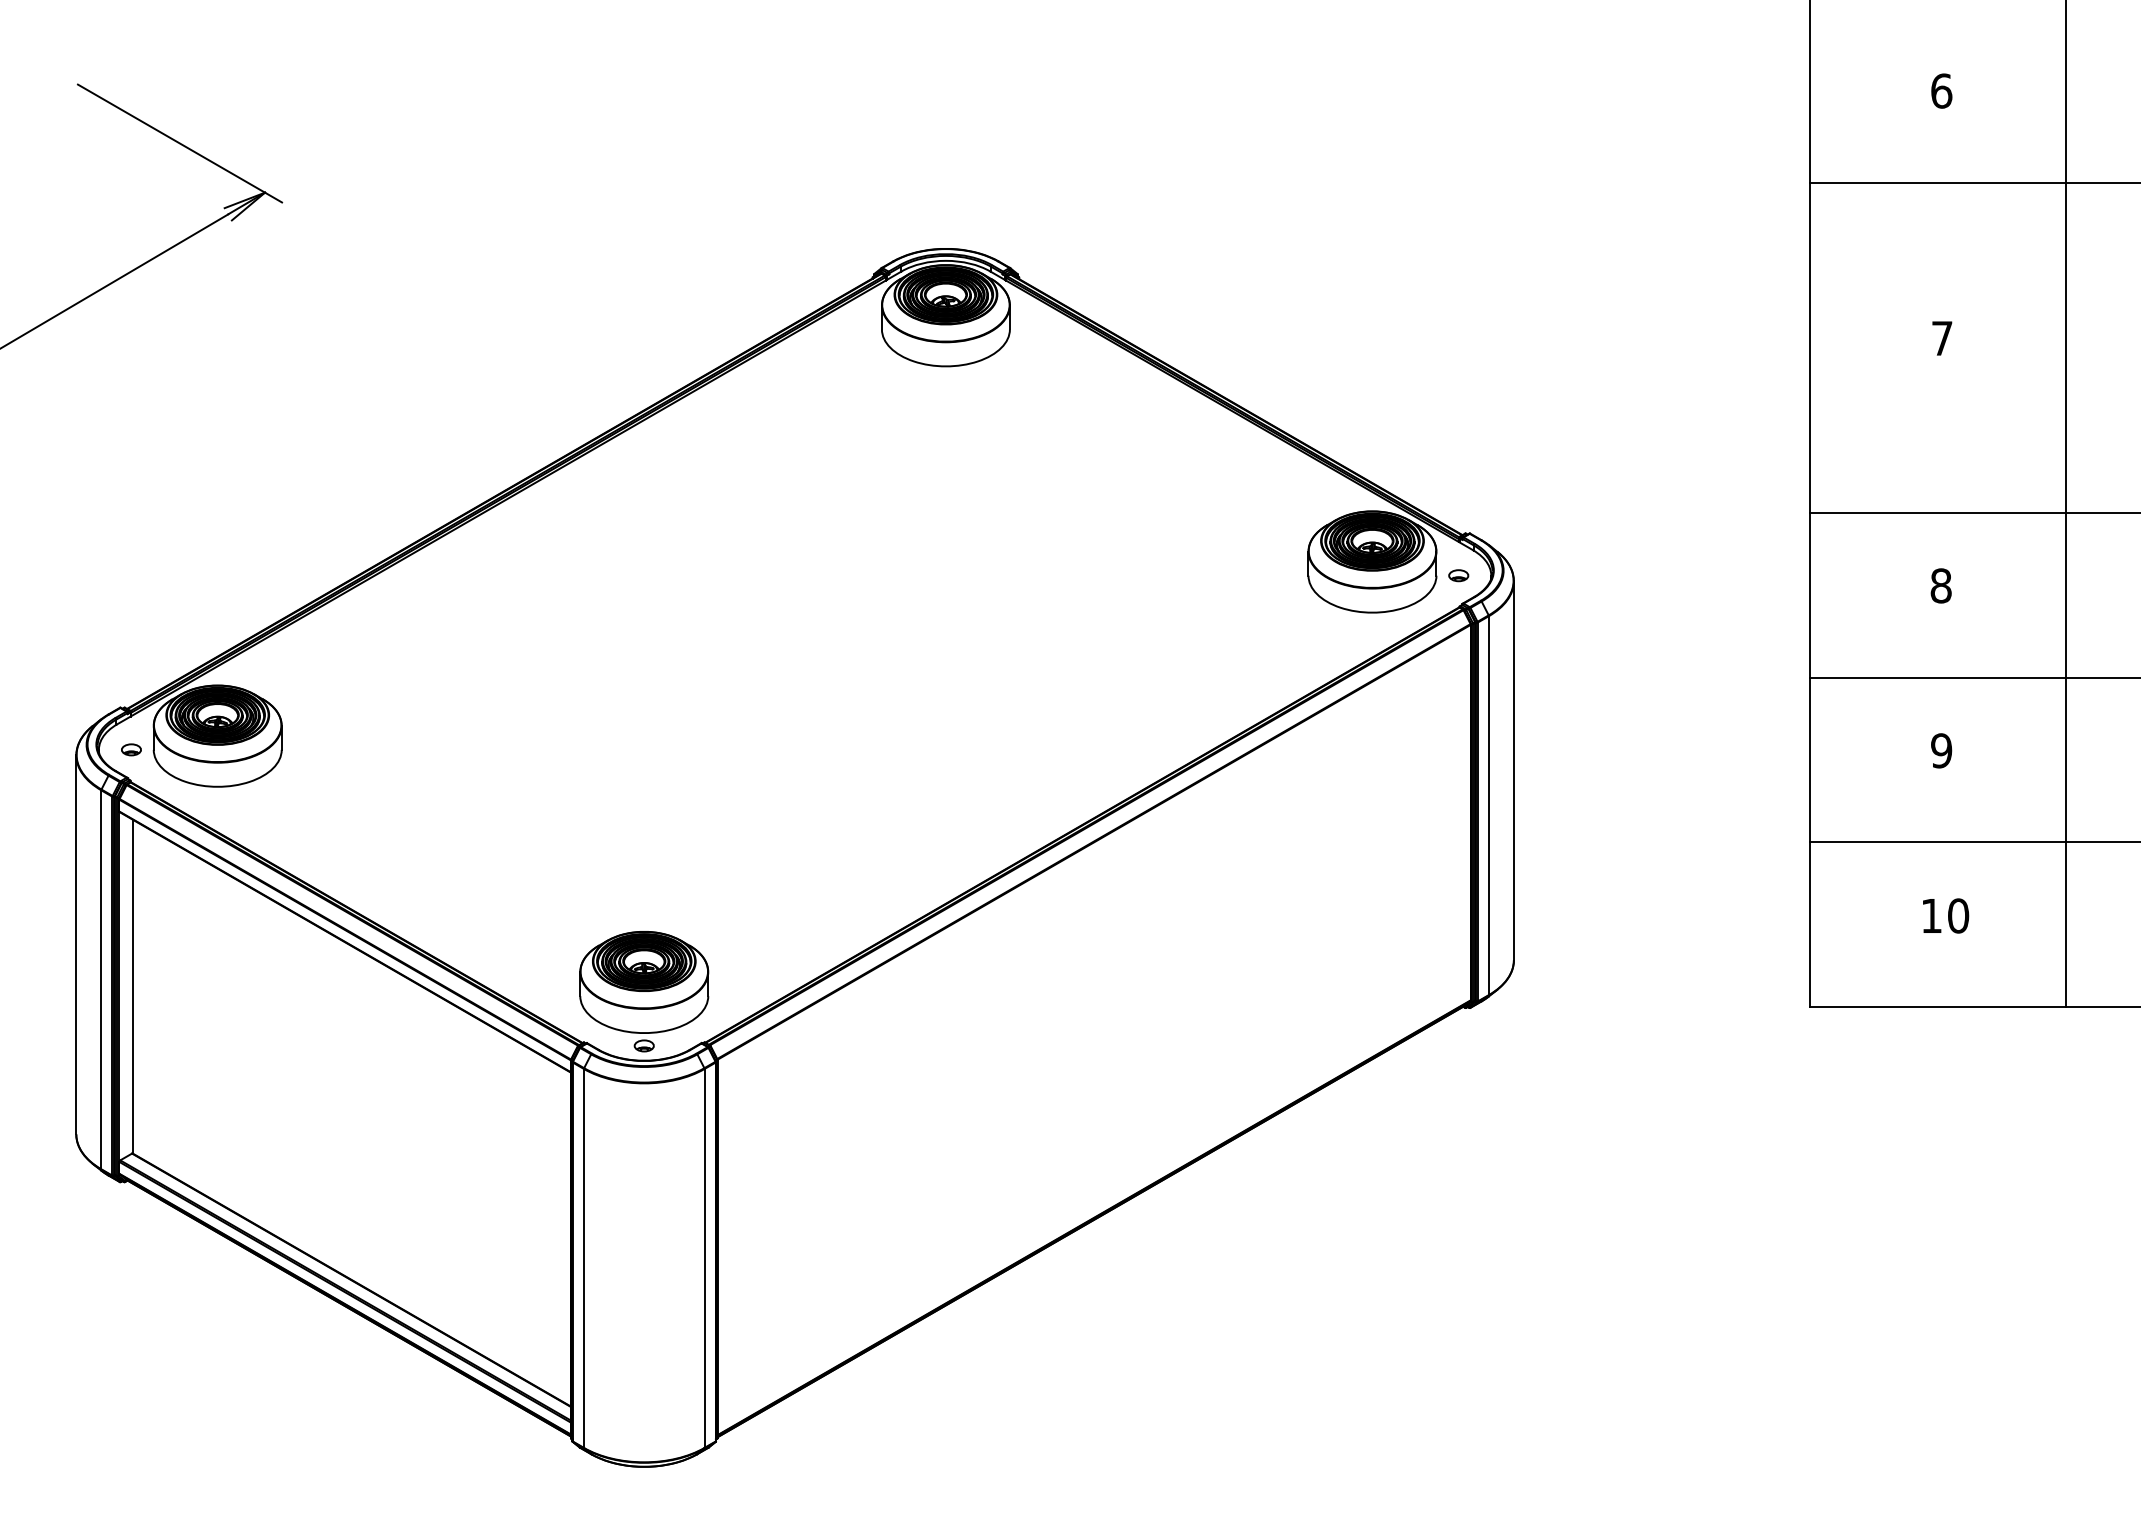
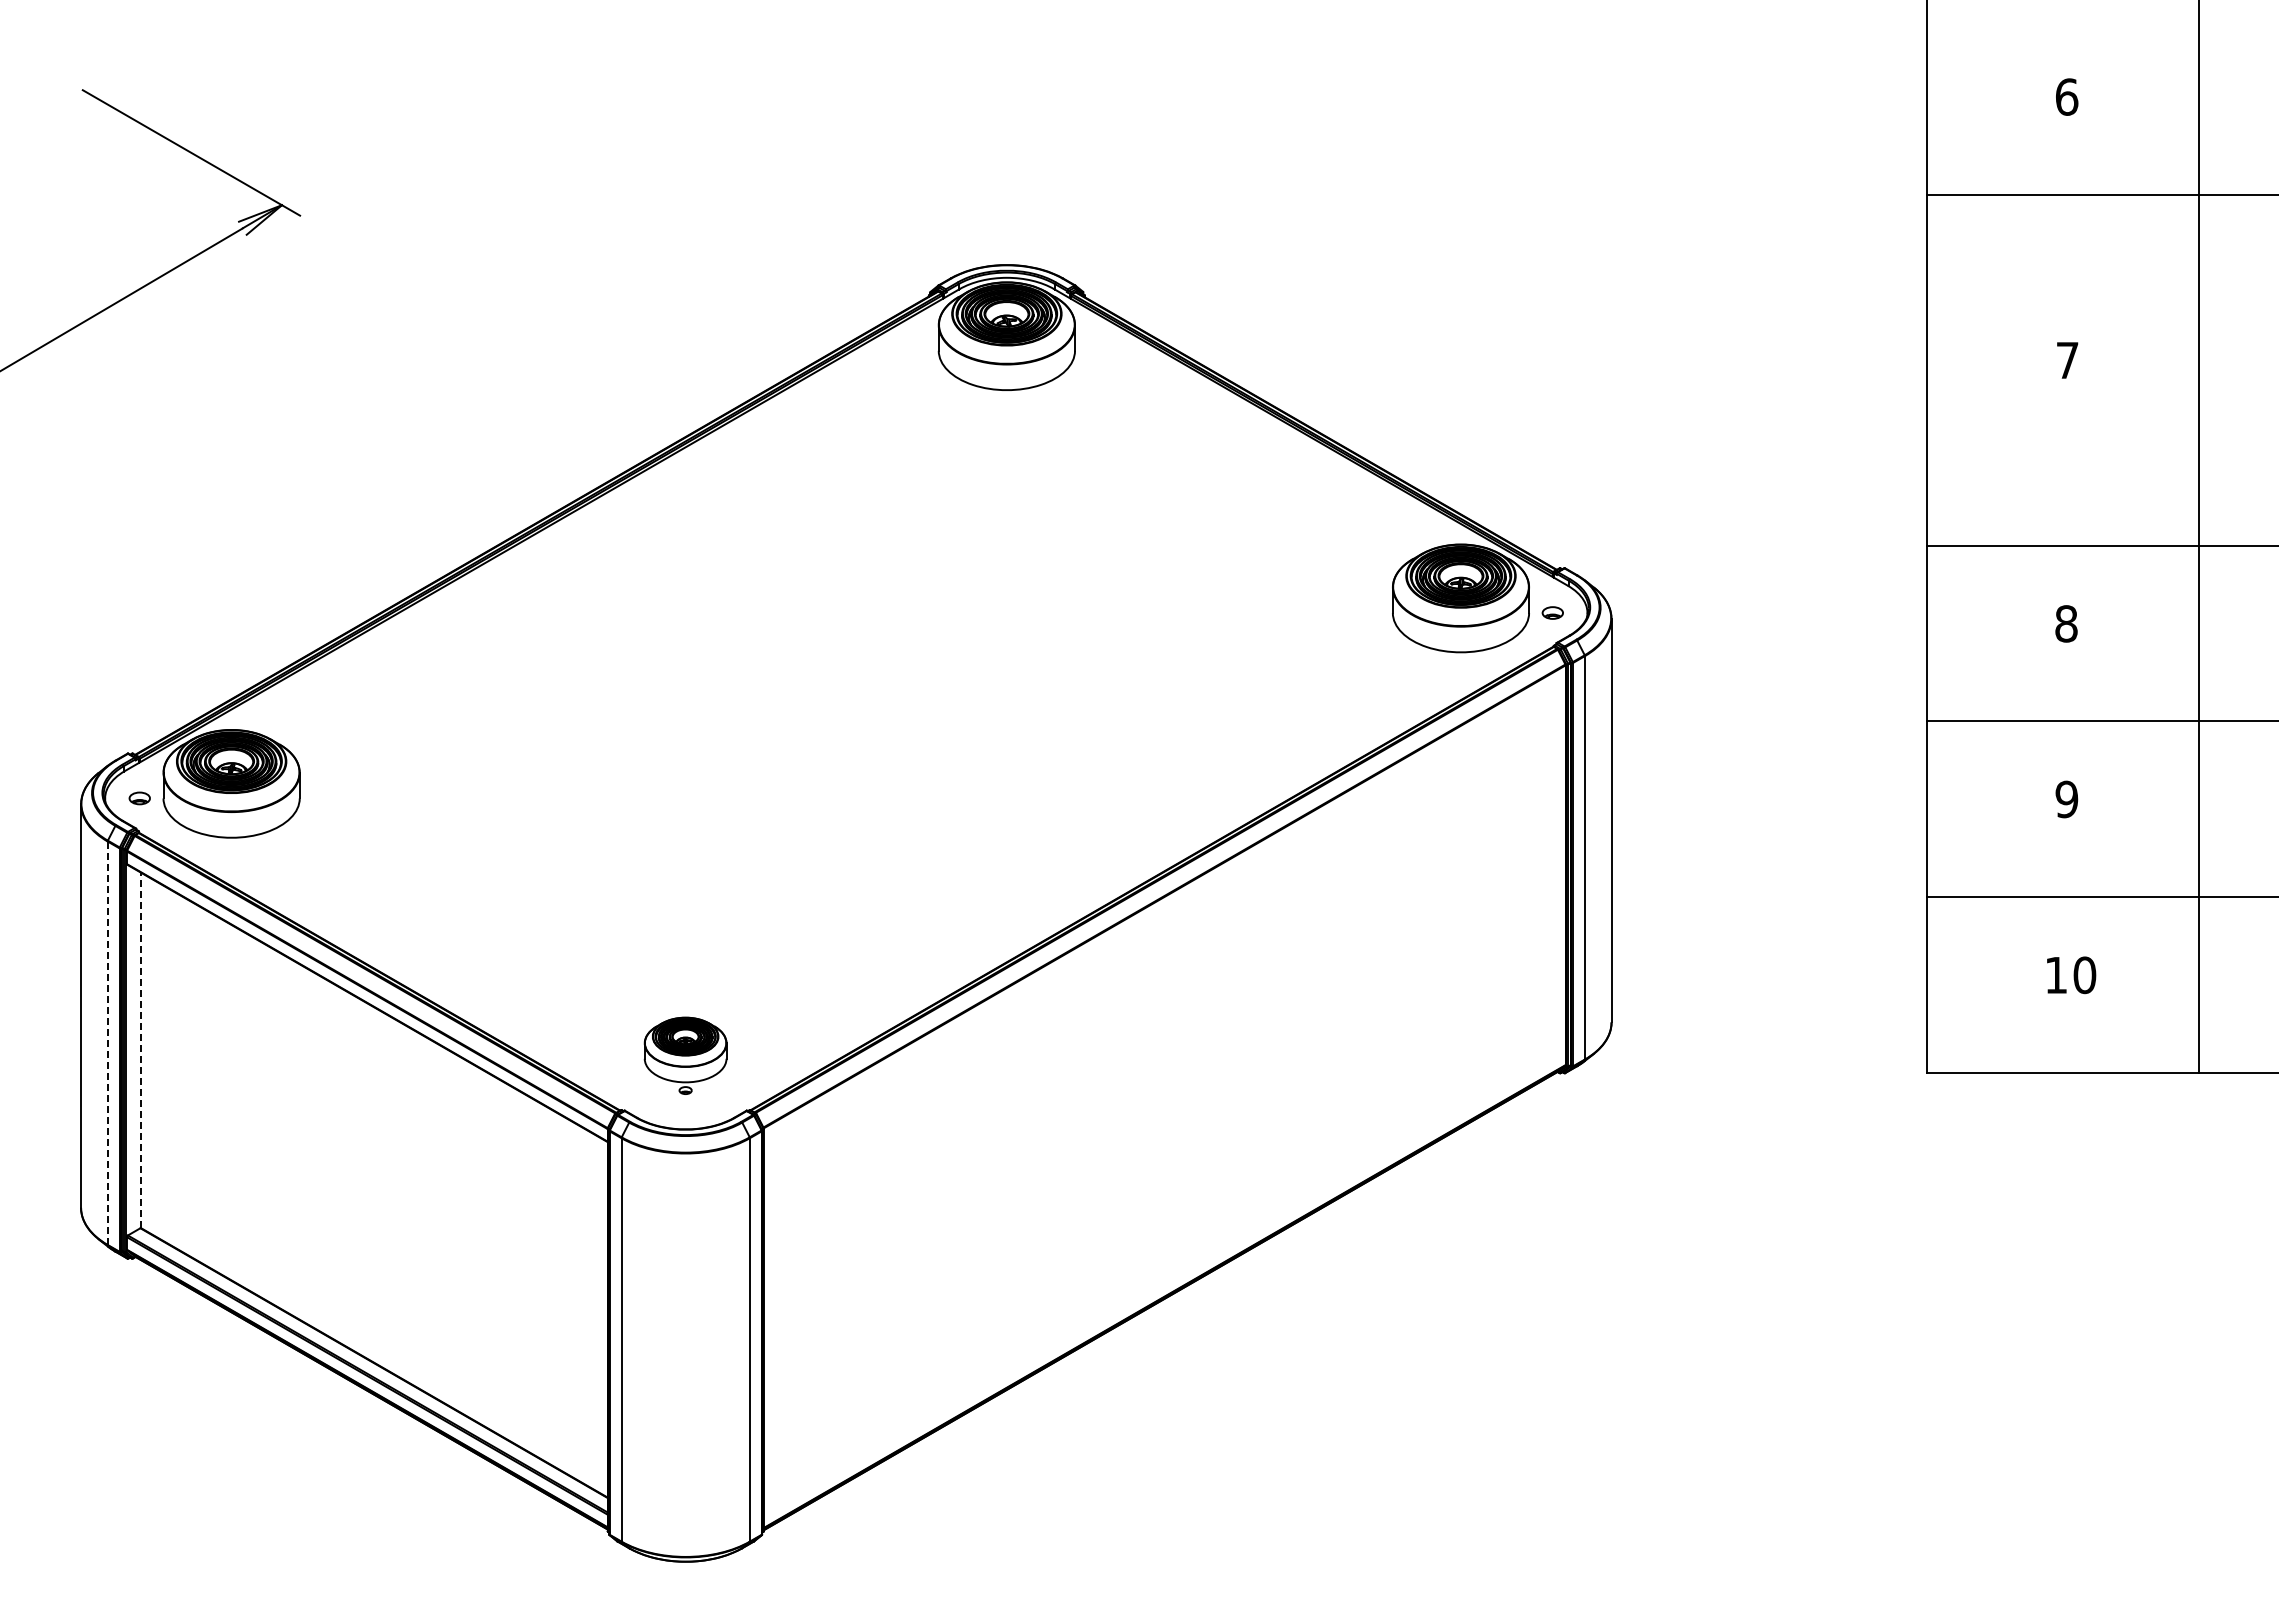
line: (101, 980) -> (107, 1043), solid -> dashed
line: (133, 986) -> (141, 1050), solid -> dashed
part: (644, 991) -> (685, 1055), size x0.6

